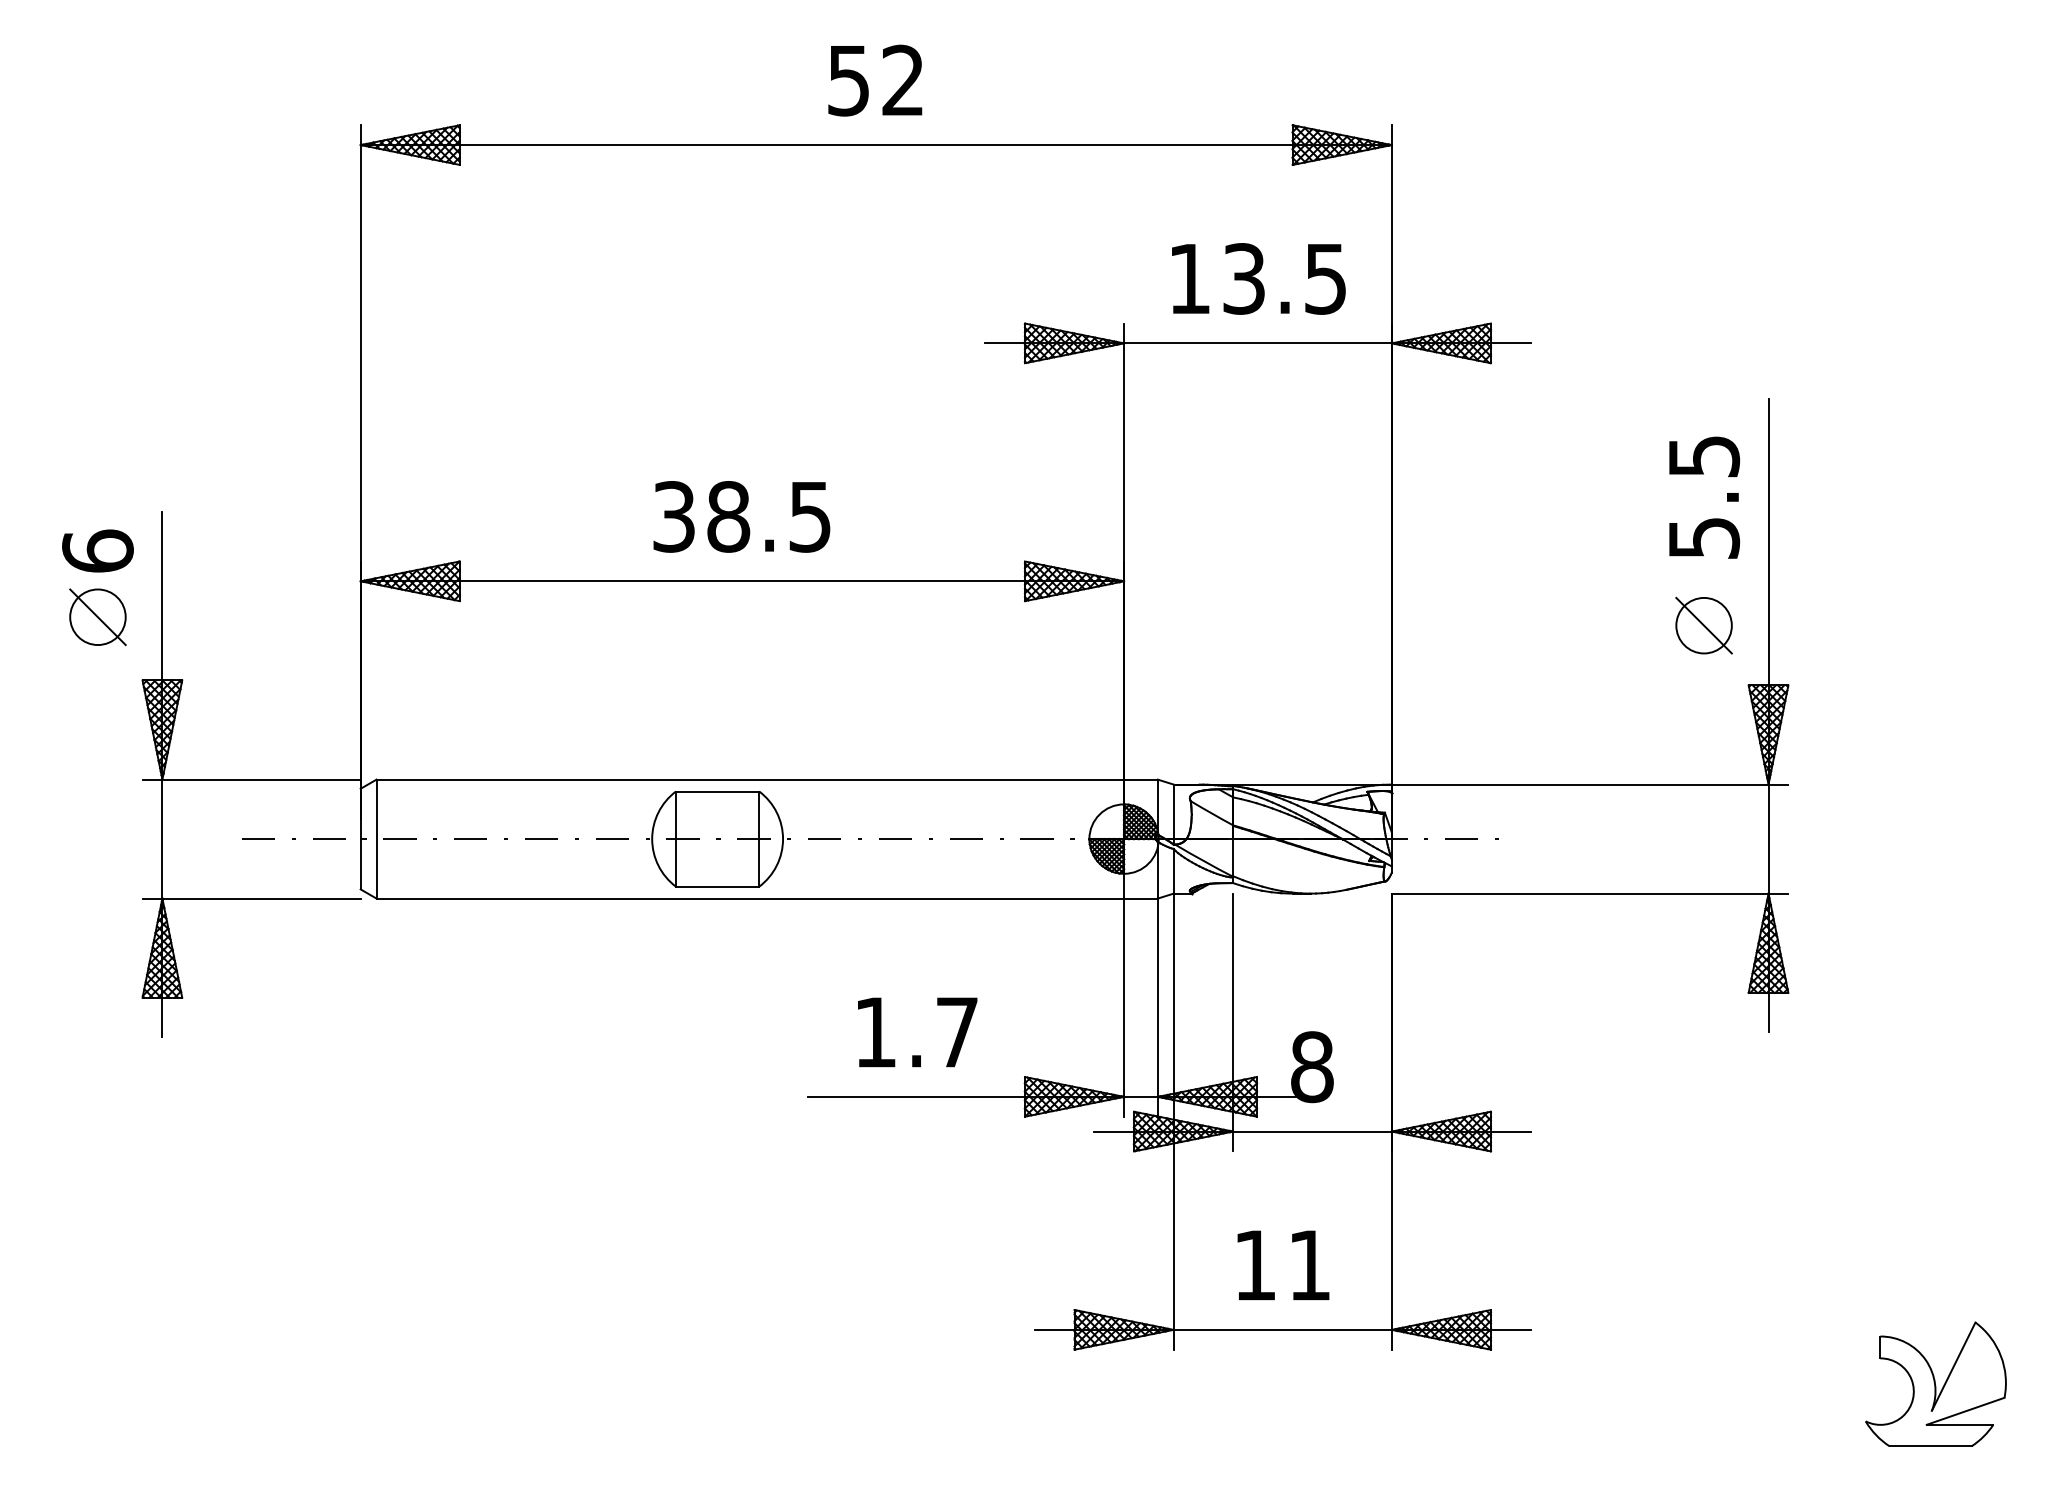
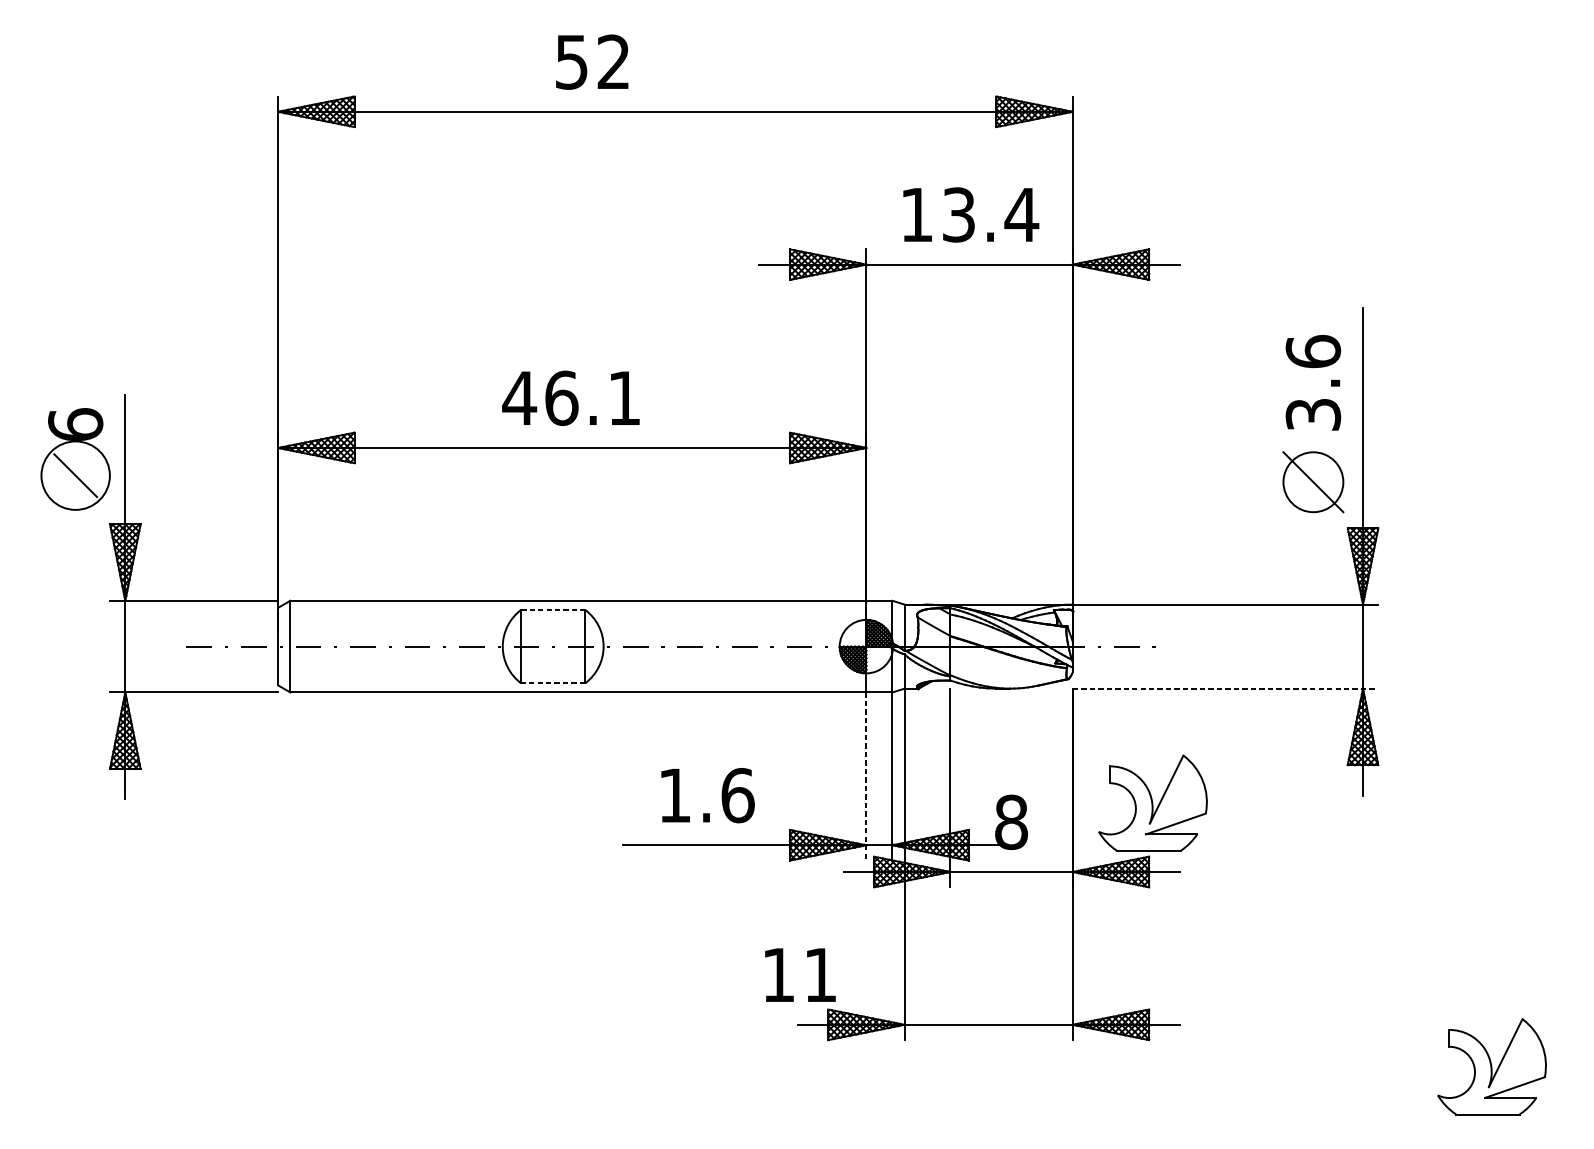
text: (875, 80) -> (592, 62), moved
text: (1325, 279) -> (1021, 215), 13.5 -> 13.4
text: (1704, 496) -> (1313, 382), 5.5 -> 3.6
text: (740, 516) -> (570, 398), 38.5 -> 46.1
circle: (97, 617) -> (75, 475), size x1.6
part: (1703, 625) -> (1312, 482), size x1.4
line: (717, 791) -> (553, 609), solid -> dashed
line: (717, 886) -> (553, 683), solid -> dashed
line: (1590, 893) -> (1225, 688), solid -> dashed
line: (1124, 1008) -> (866, 777), solid -> dashed
text: (957, 1032) -> (738, 795), 1.7 -> 1.6
part: (1495, 1041) -> (1152, 802), added
text: (1283, 1265) -> (800, 975), moved

